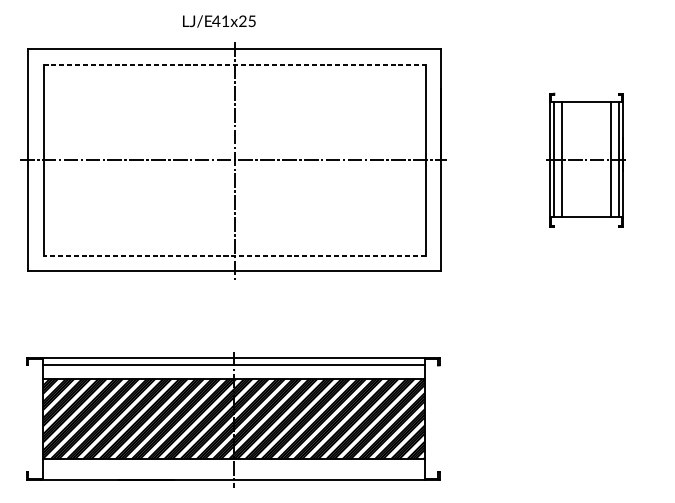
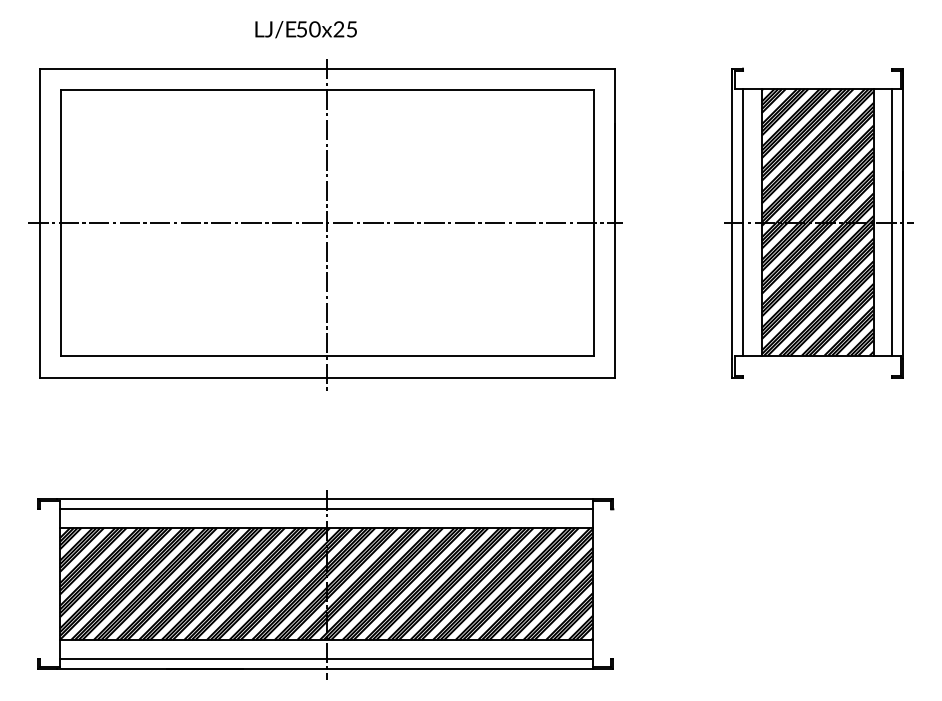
text: (221, 21) -> (308, 29), 41x25 -> 50x25
line: (234, 65) -> (327, 90), dashed -> solid
part: (586, 159) -> (818, 222), size x1.67
line: (233, 255) -> (326, 356), dashed -> solid
line: (233, 472) -> (326, 658), added

